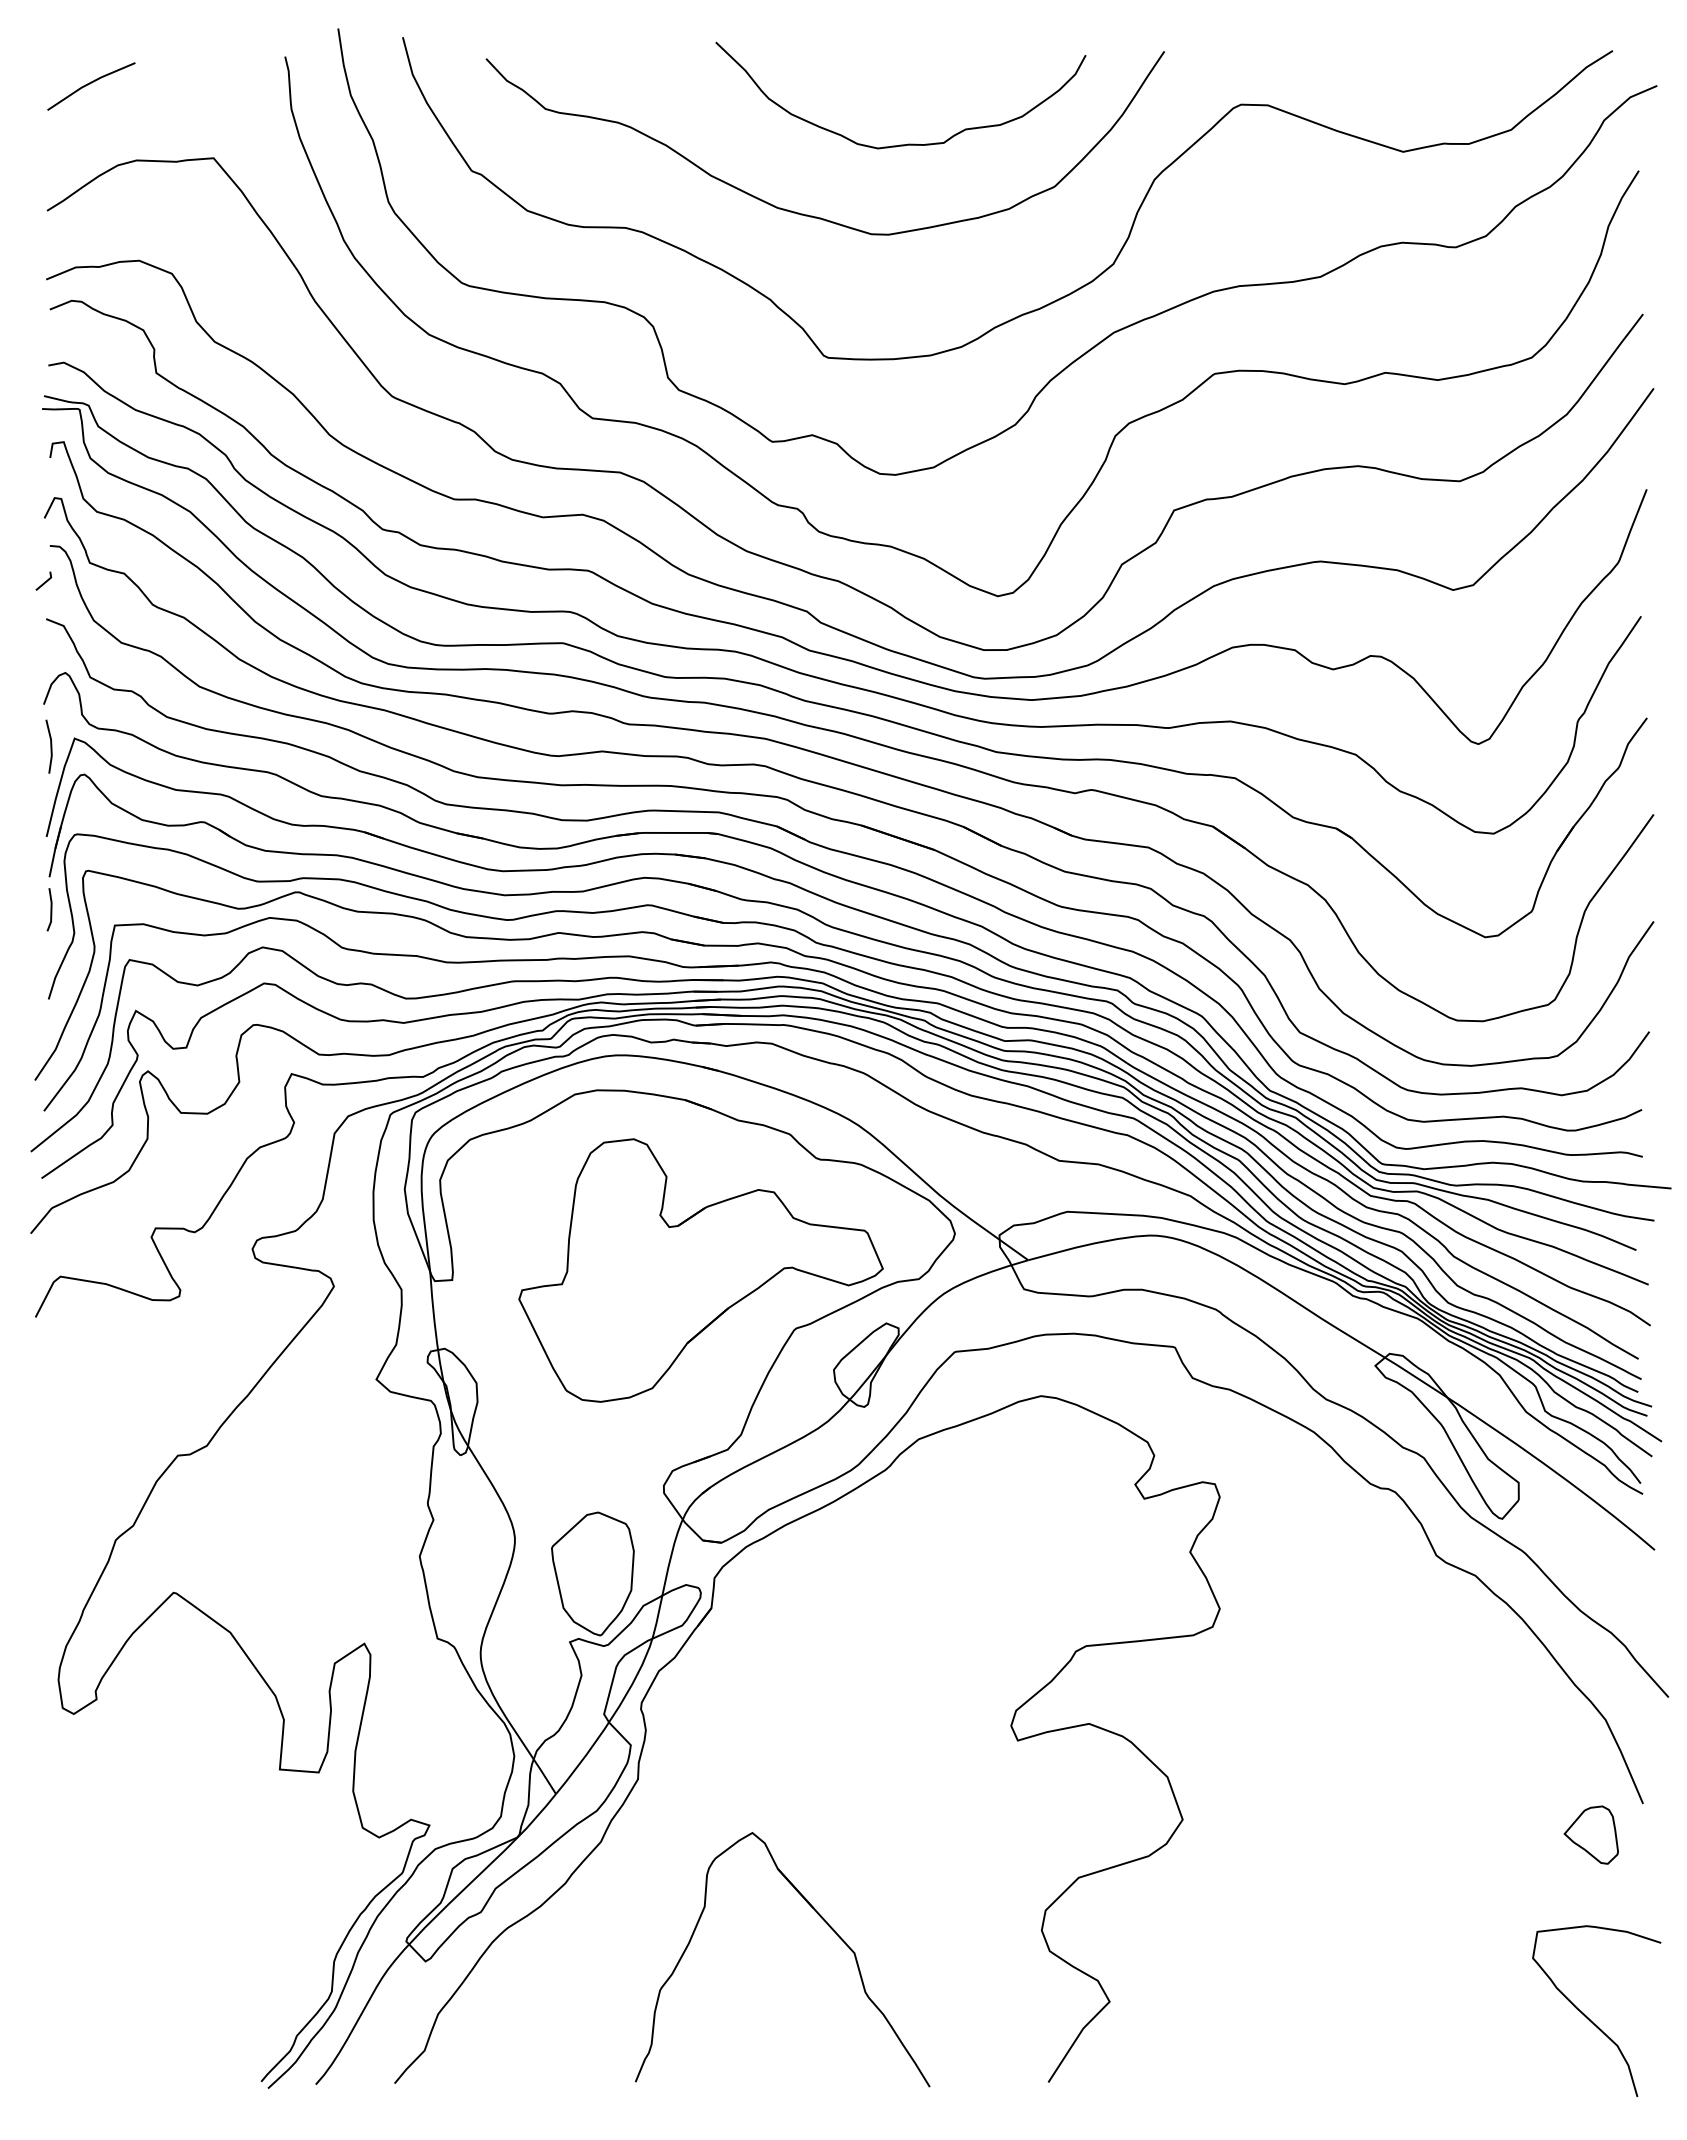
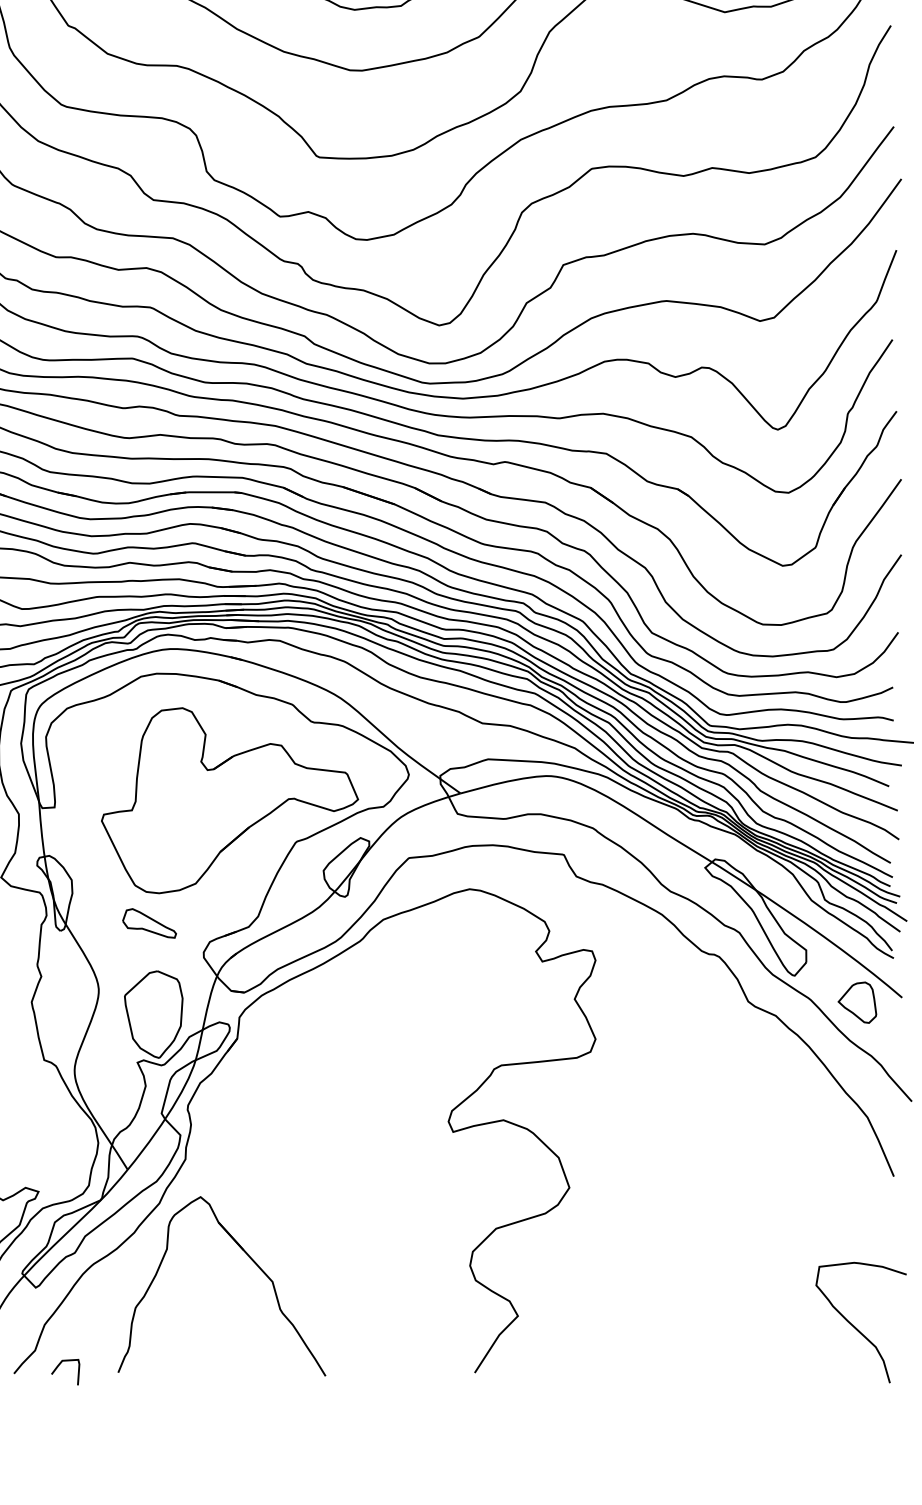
part: (586, 1444) -> (149, 923), added
part: (1590, 1834) -> (856, 1002), moved
part: (827, 1925) -> (253, 1262), moved
curve: (456, 2075) -> (57, 1368), added

